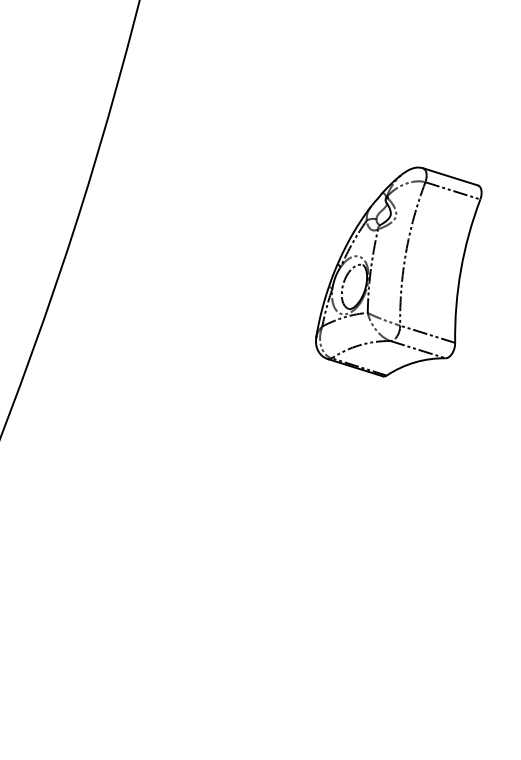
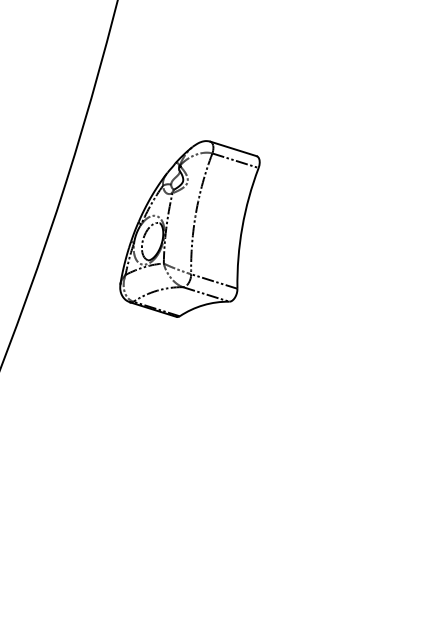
part: (398, 271) -> (189, 228), moved

